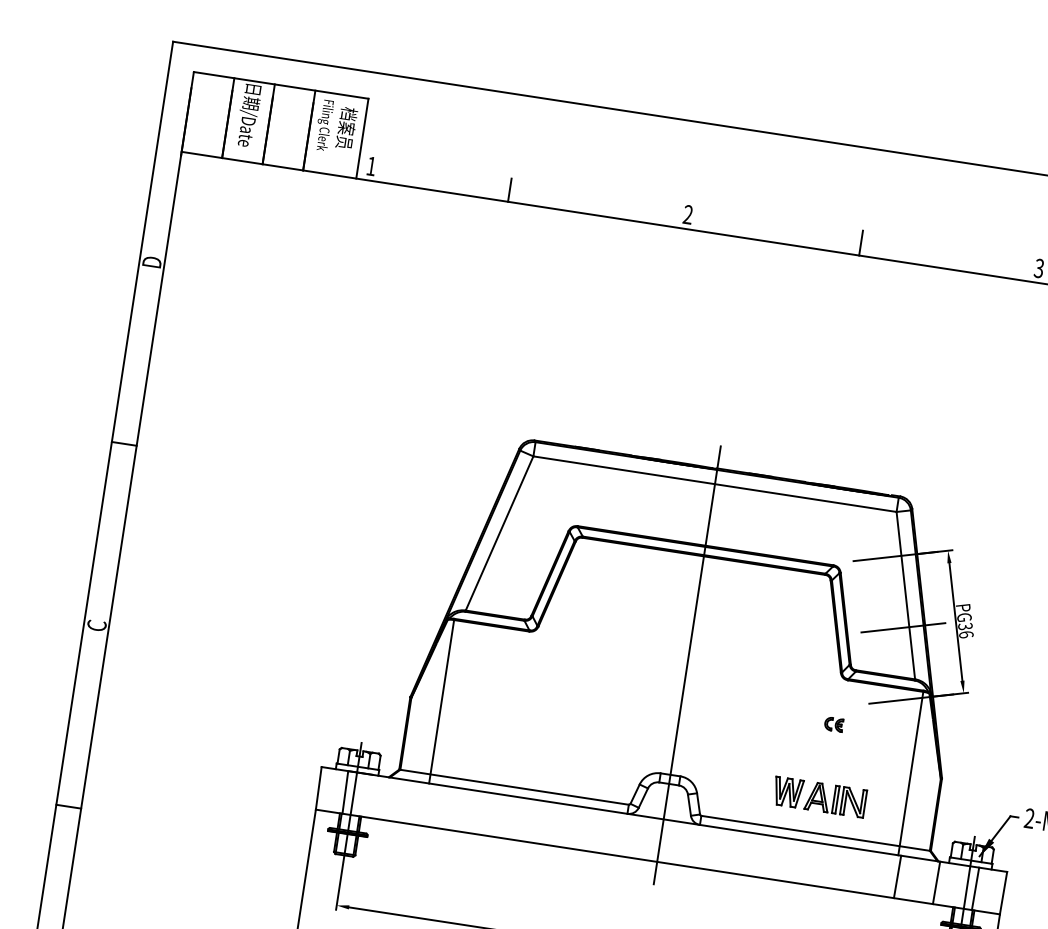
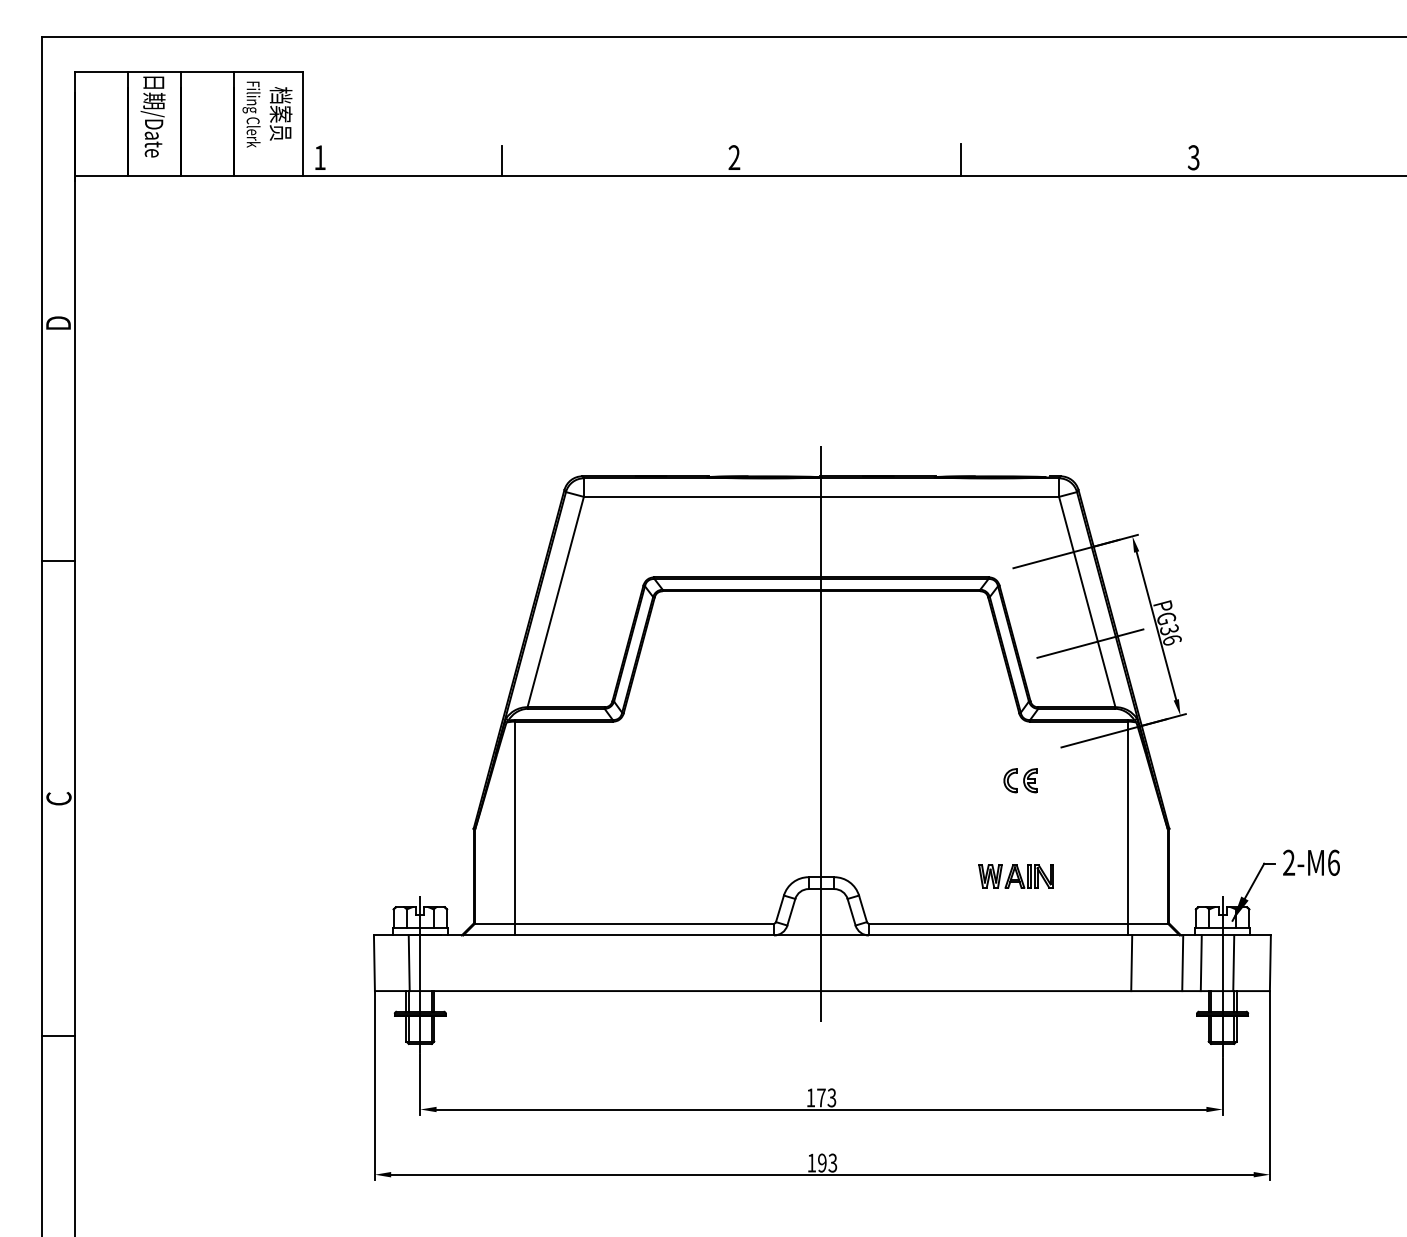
part: (833, 724) -> (1020, 780), size x1.43
part: (818, 797) -> (1015, 876), size x0.62
line: (950, 885) -> (1200, 963), added

